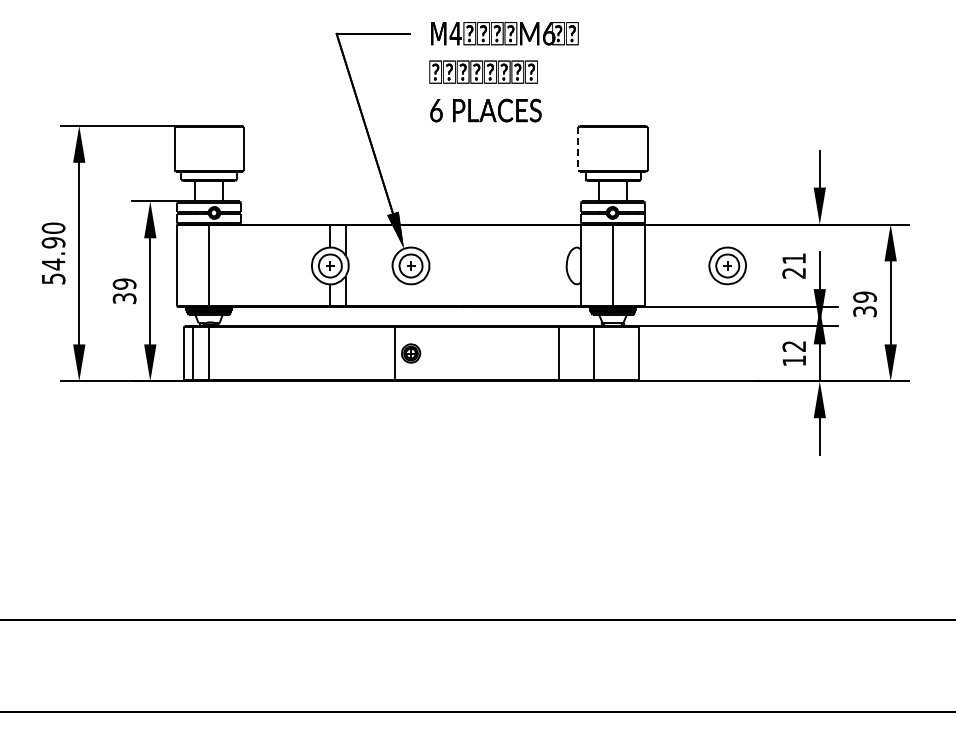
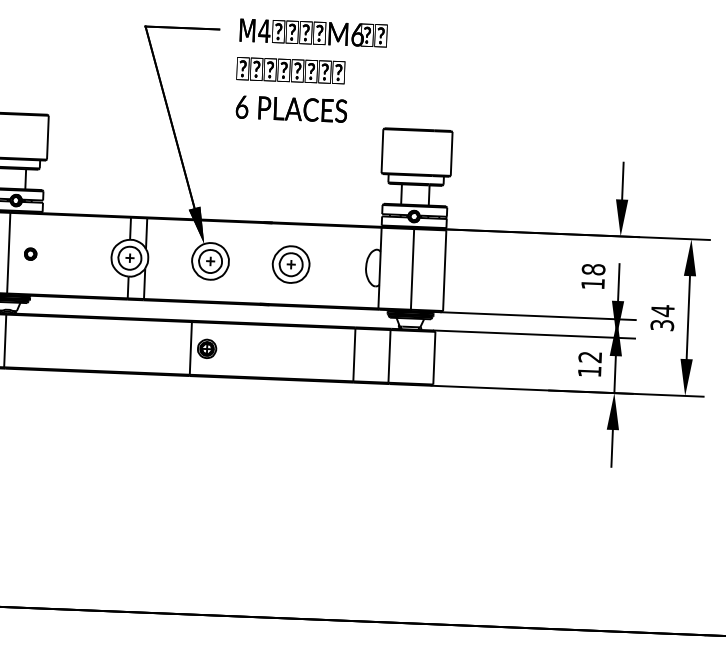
line: (578, 148) -> (382, 150), dashed -> solid
part: (230, 265) -> (30, 253), added
part: (727, 265) -> (290, 264), moved
text: (794, 265) -> (593, 276), 21 -> 18
text: (864, 297) -> (662, 311), 39 -> 34

